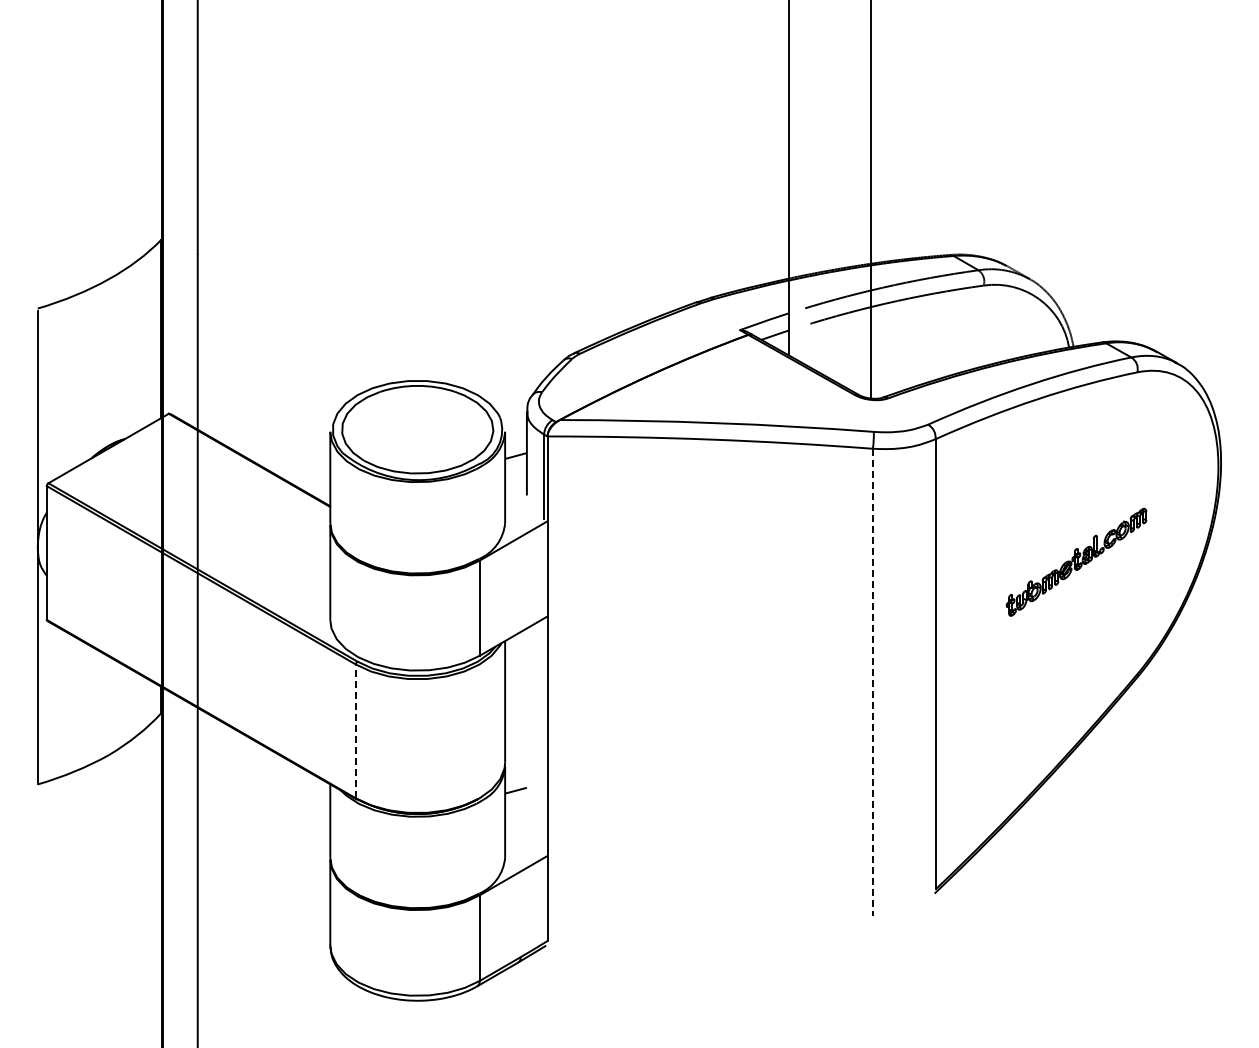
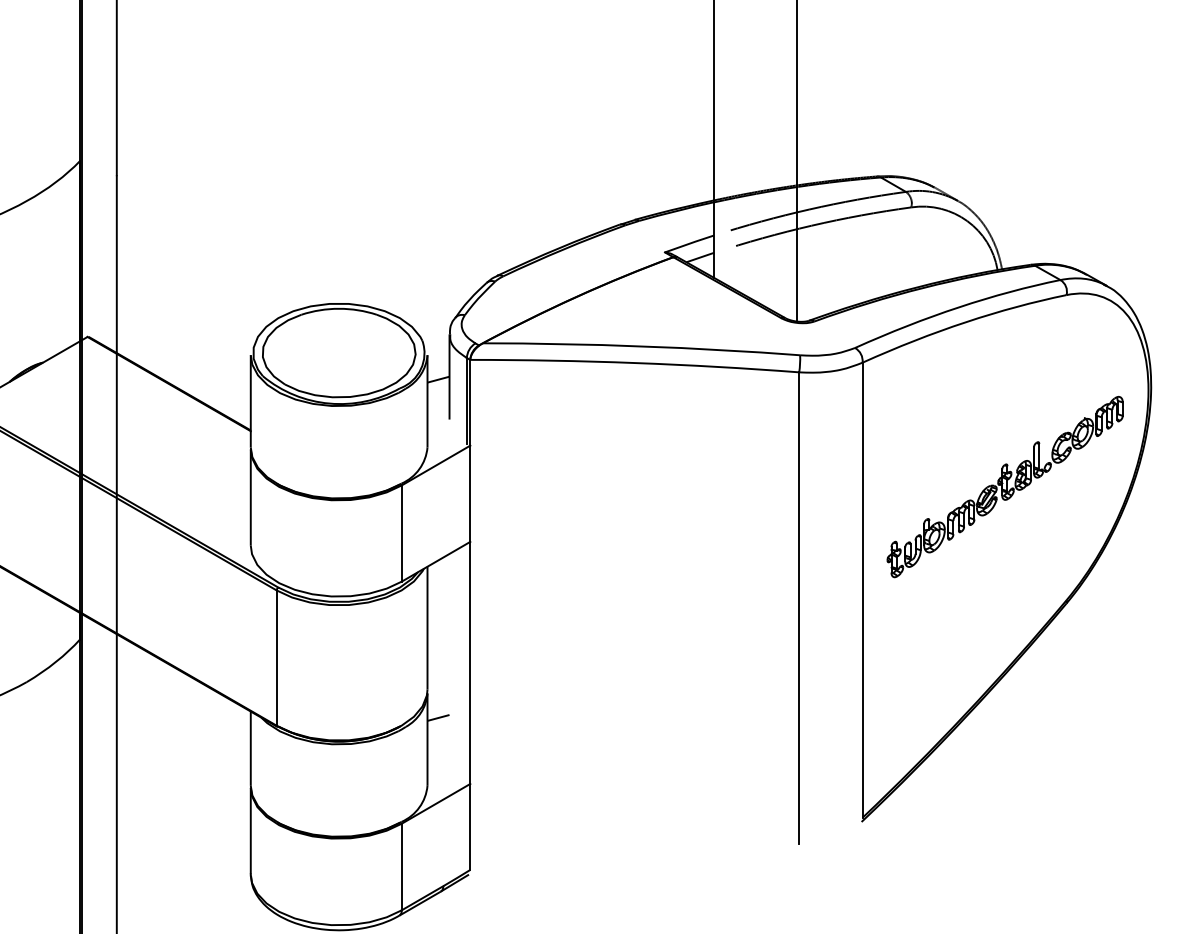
part: (1076, 562) -> (1005, 487), size x1.67
line: (872, 682) -> (798, 608), dashed -> solid
line: (355, 731) -> (276, 658), dashed -> solid

